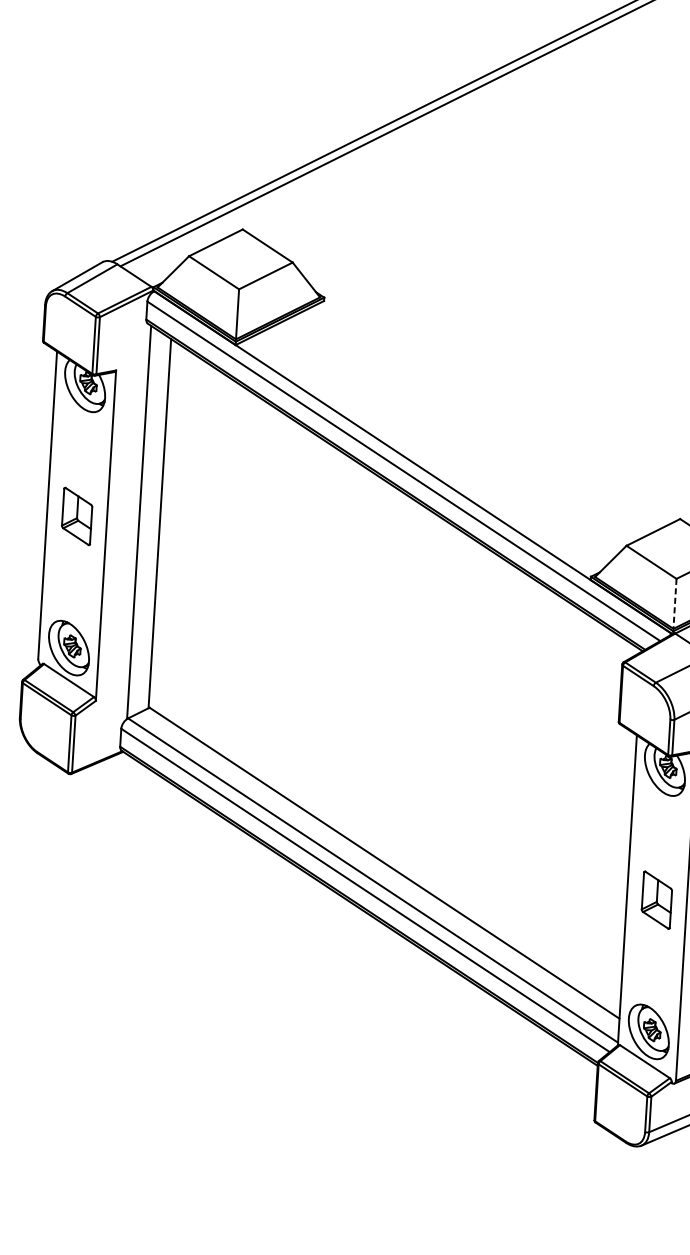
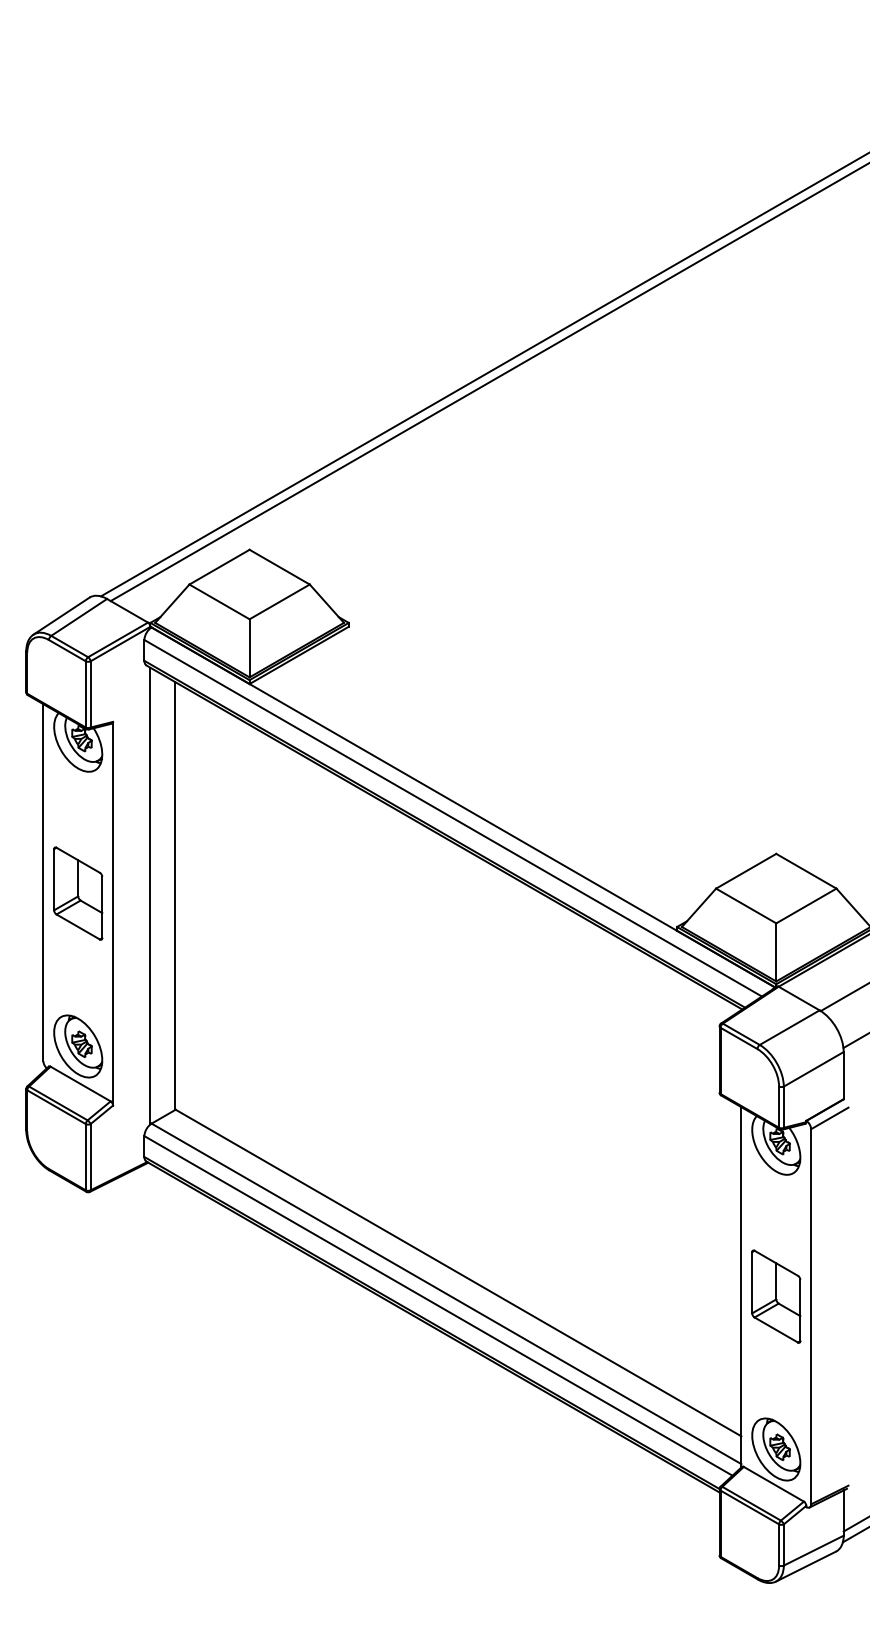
part: (77, 516) -> (78, 893), size x1.43
line: (675, 603) -> (776, 952), dashed -> solid
part: (657, 900) -> (776, 1296), size x1.43

